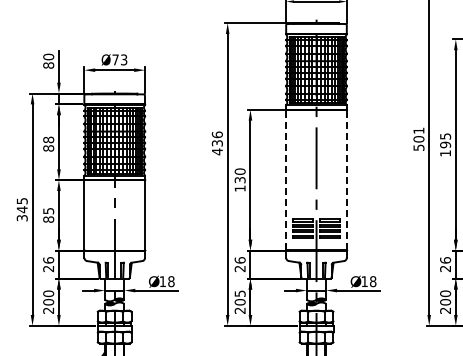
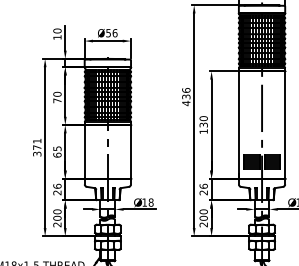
text: (119, 59) -> (111, 32), Ø73 -> Ø56
text: (48, 65) -> (57, 37), 80 -> 10
text: (48, 143) -> (57, 97), 88 -> 70
line: (286, 179) -> (239, 124), dashed -> solid
line: (346, 179) -> (284, 124), dashed -> solid
text: (21, 205) -> (36, 144), 345 -> 371
text: (48, 219) -> (57, 155), 85 -> 65
text: (239, 293) -> (203, 211), 205 -> 200

